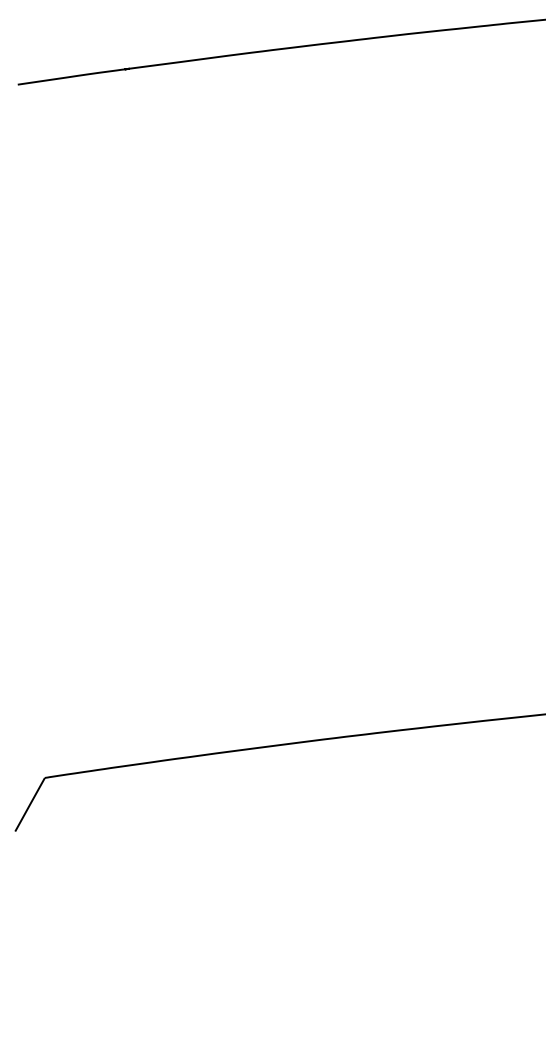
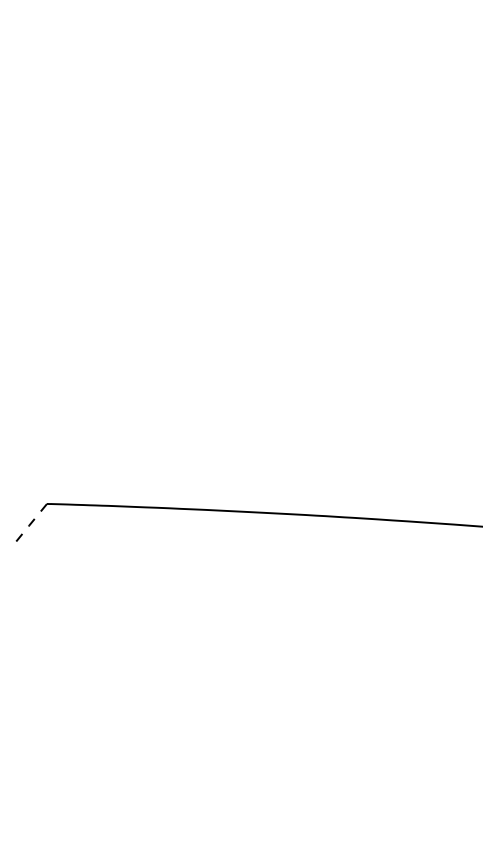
line: (30, 804) -> (29, 525), solid -> dashed

